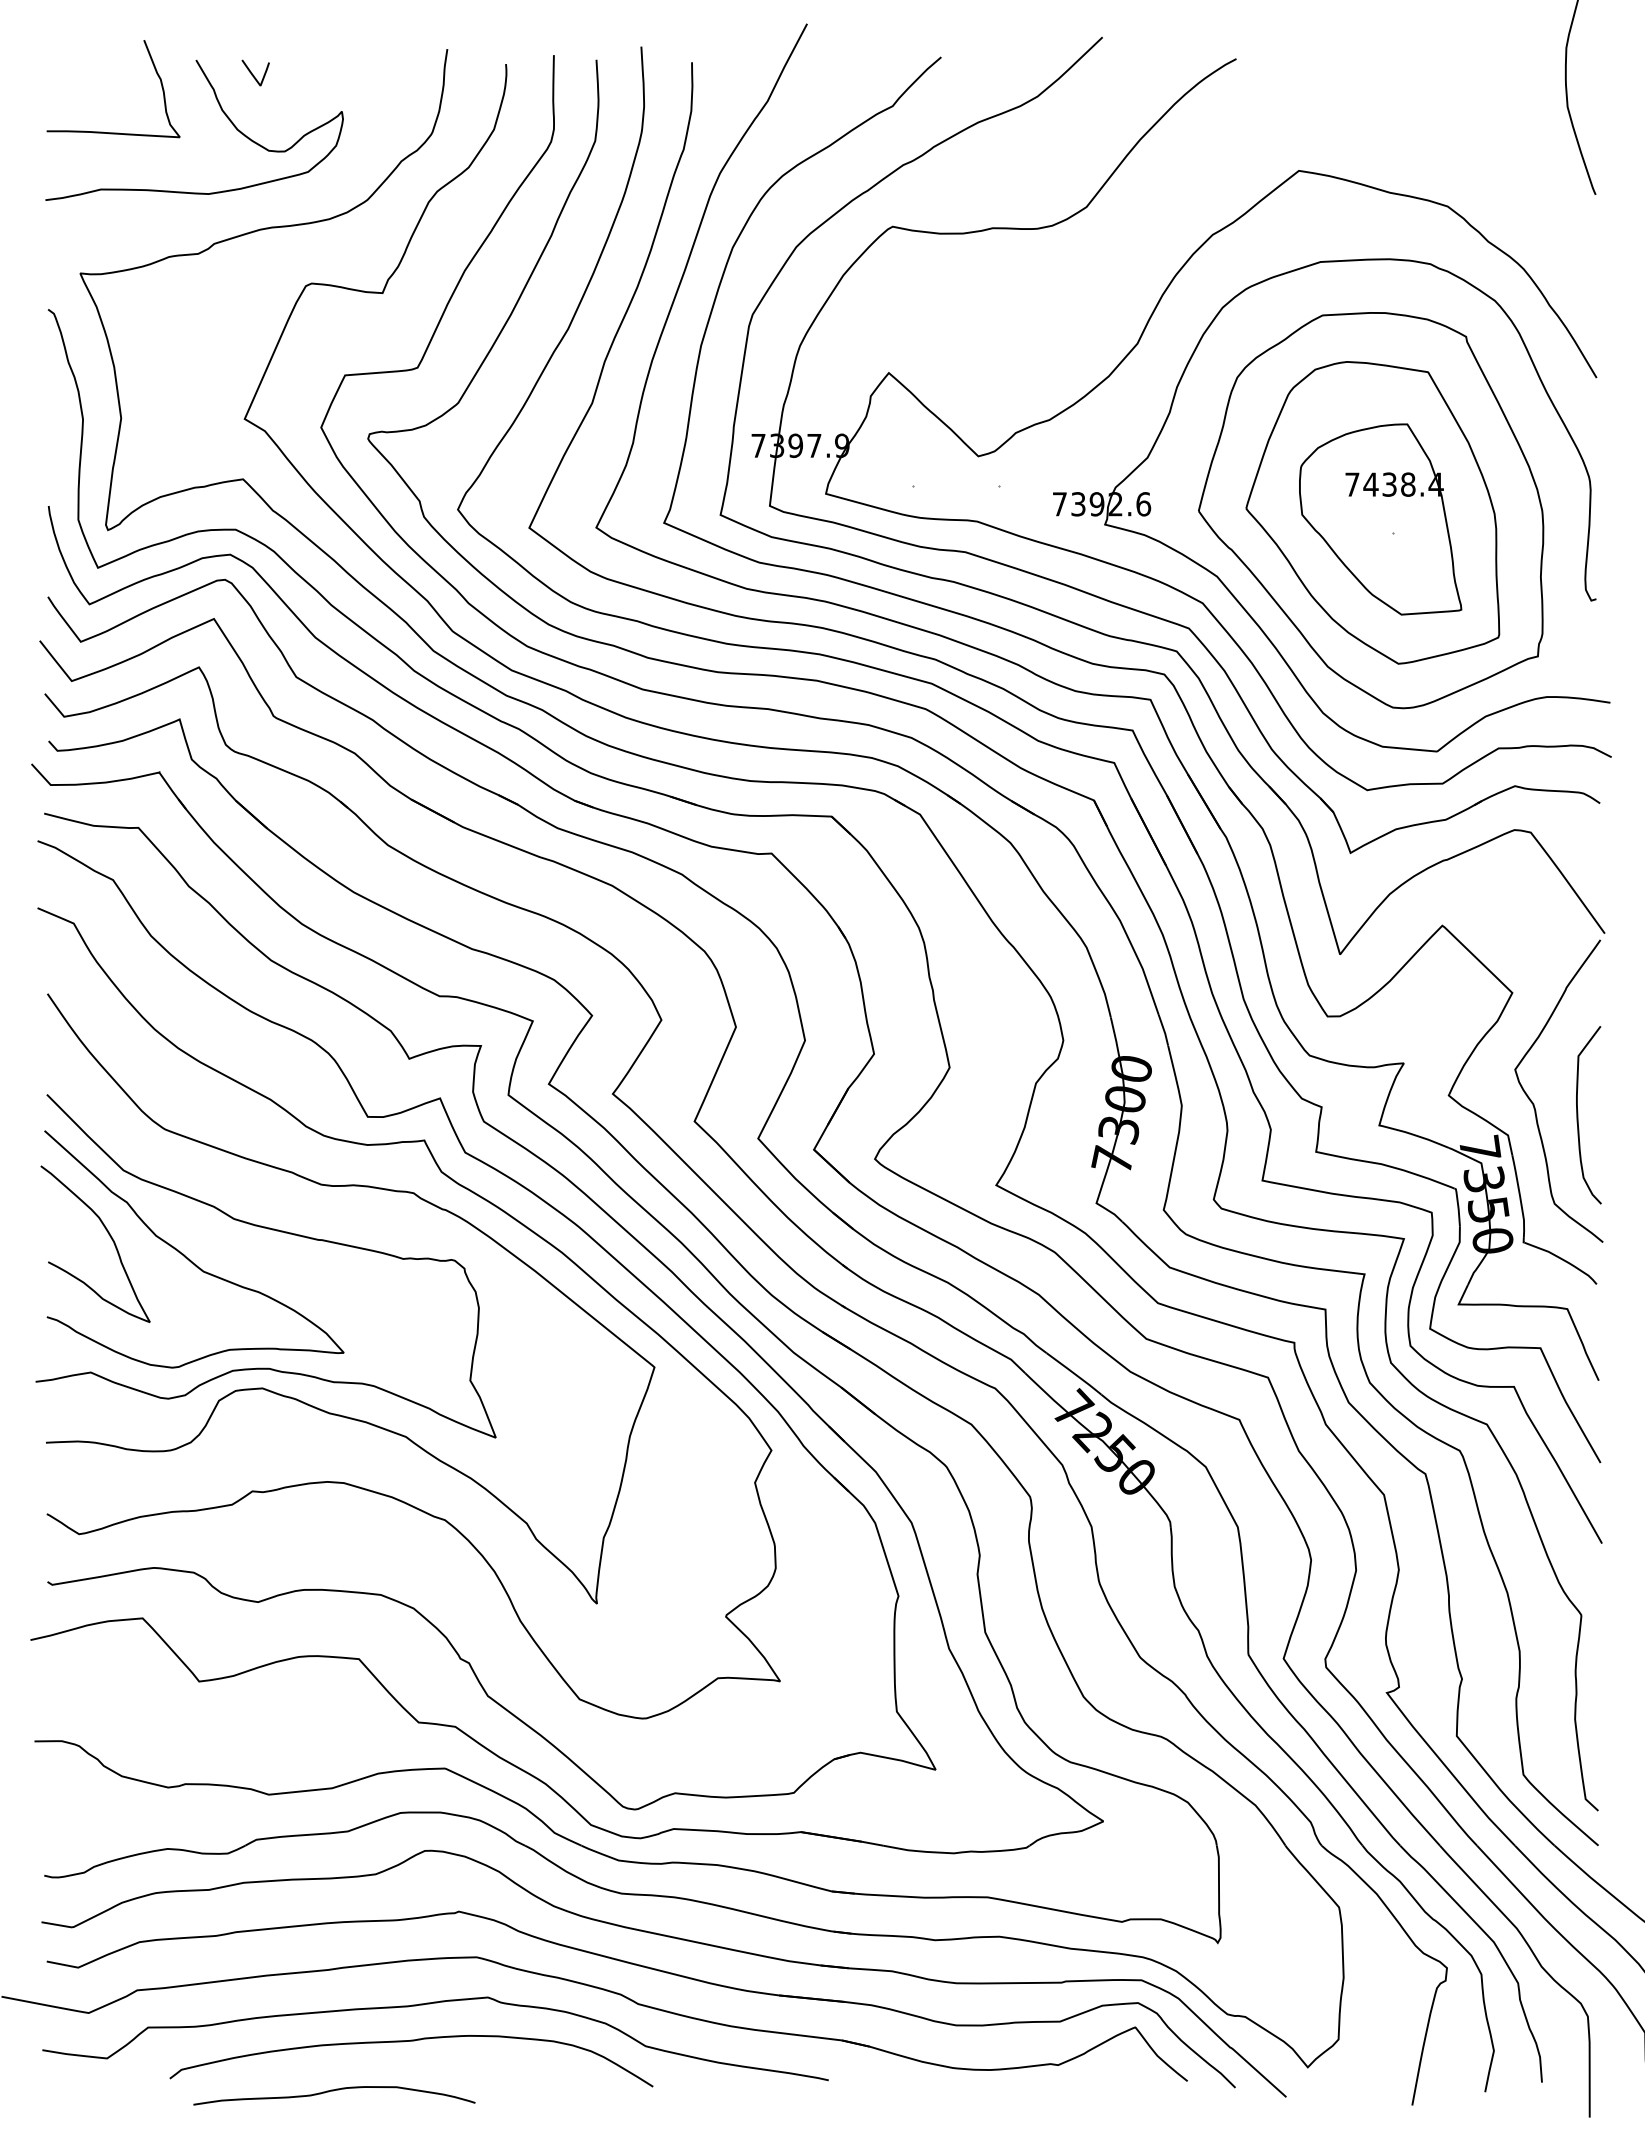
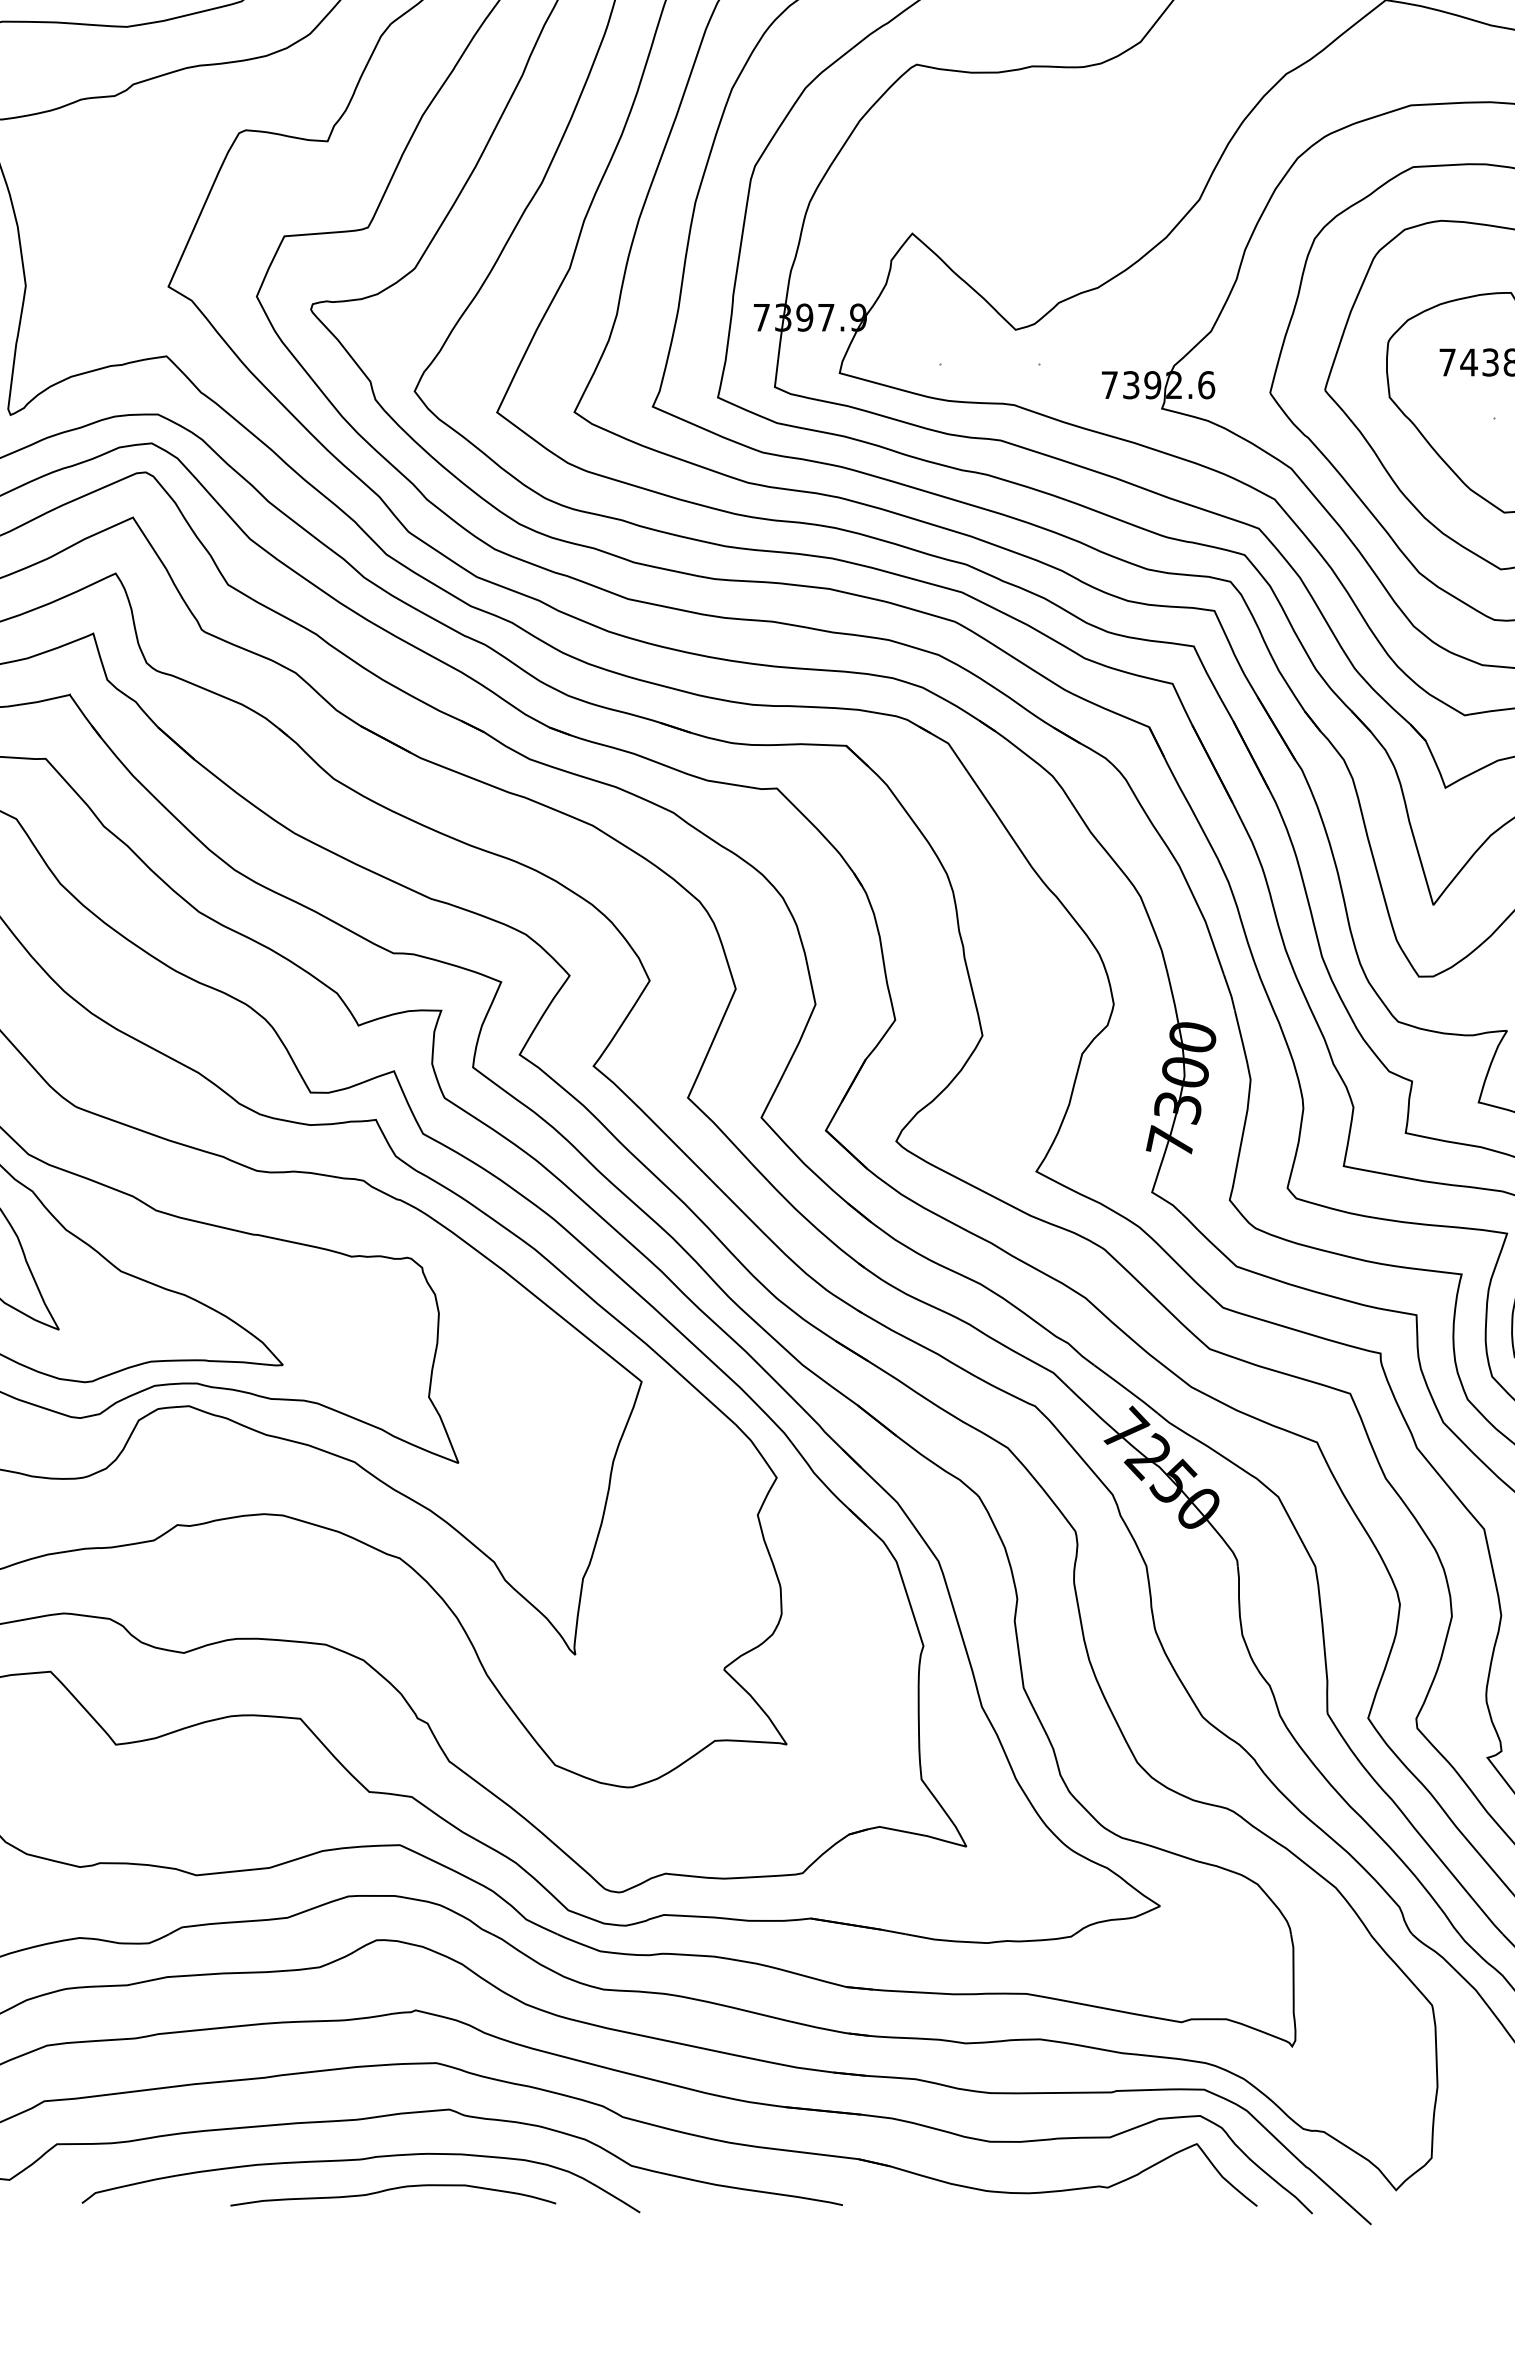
curve: (333, 2091) -> (392, 2190), moved

